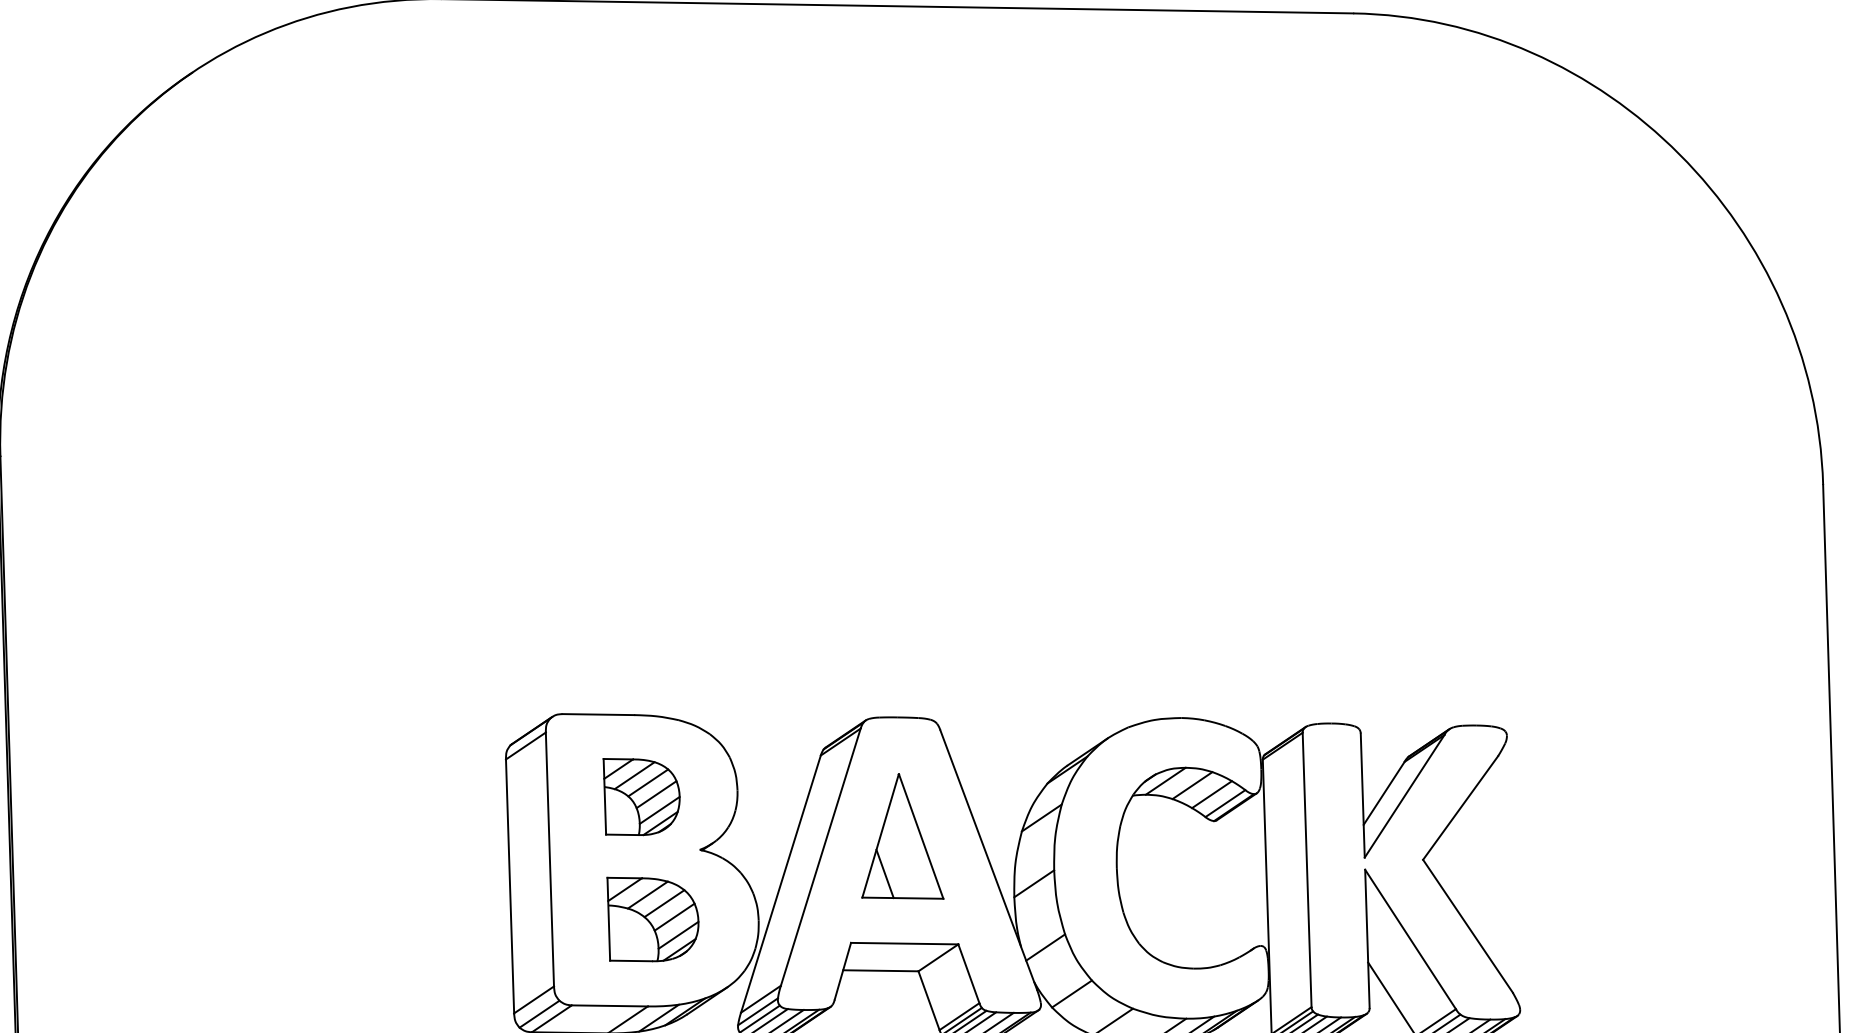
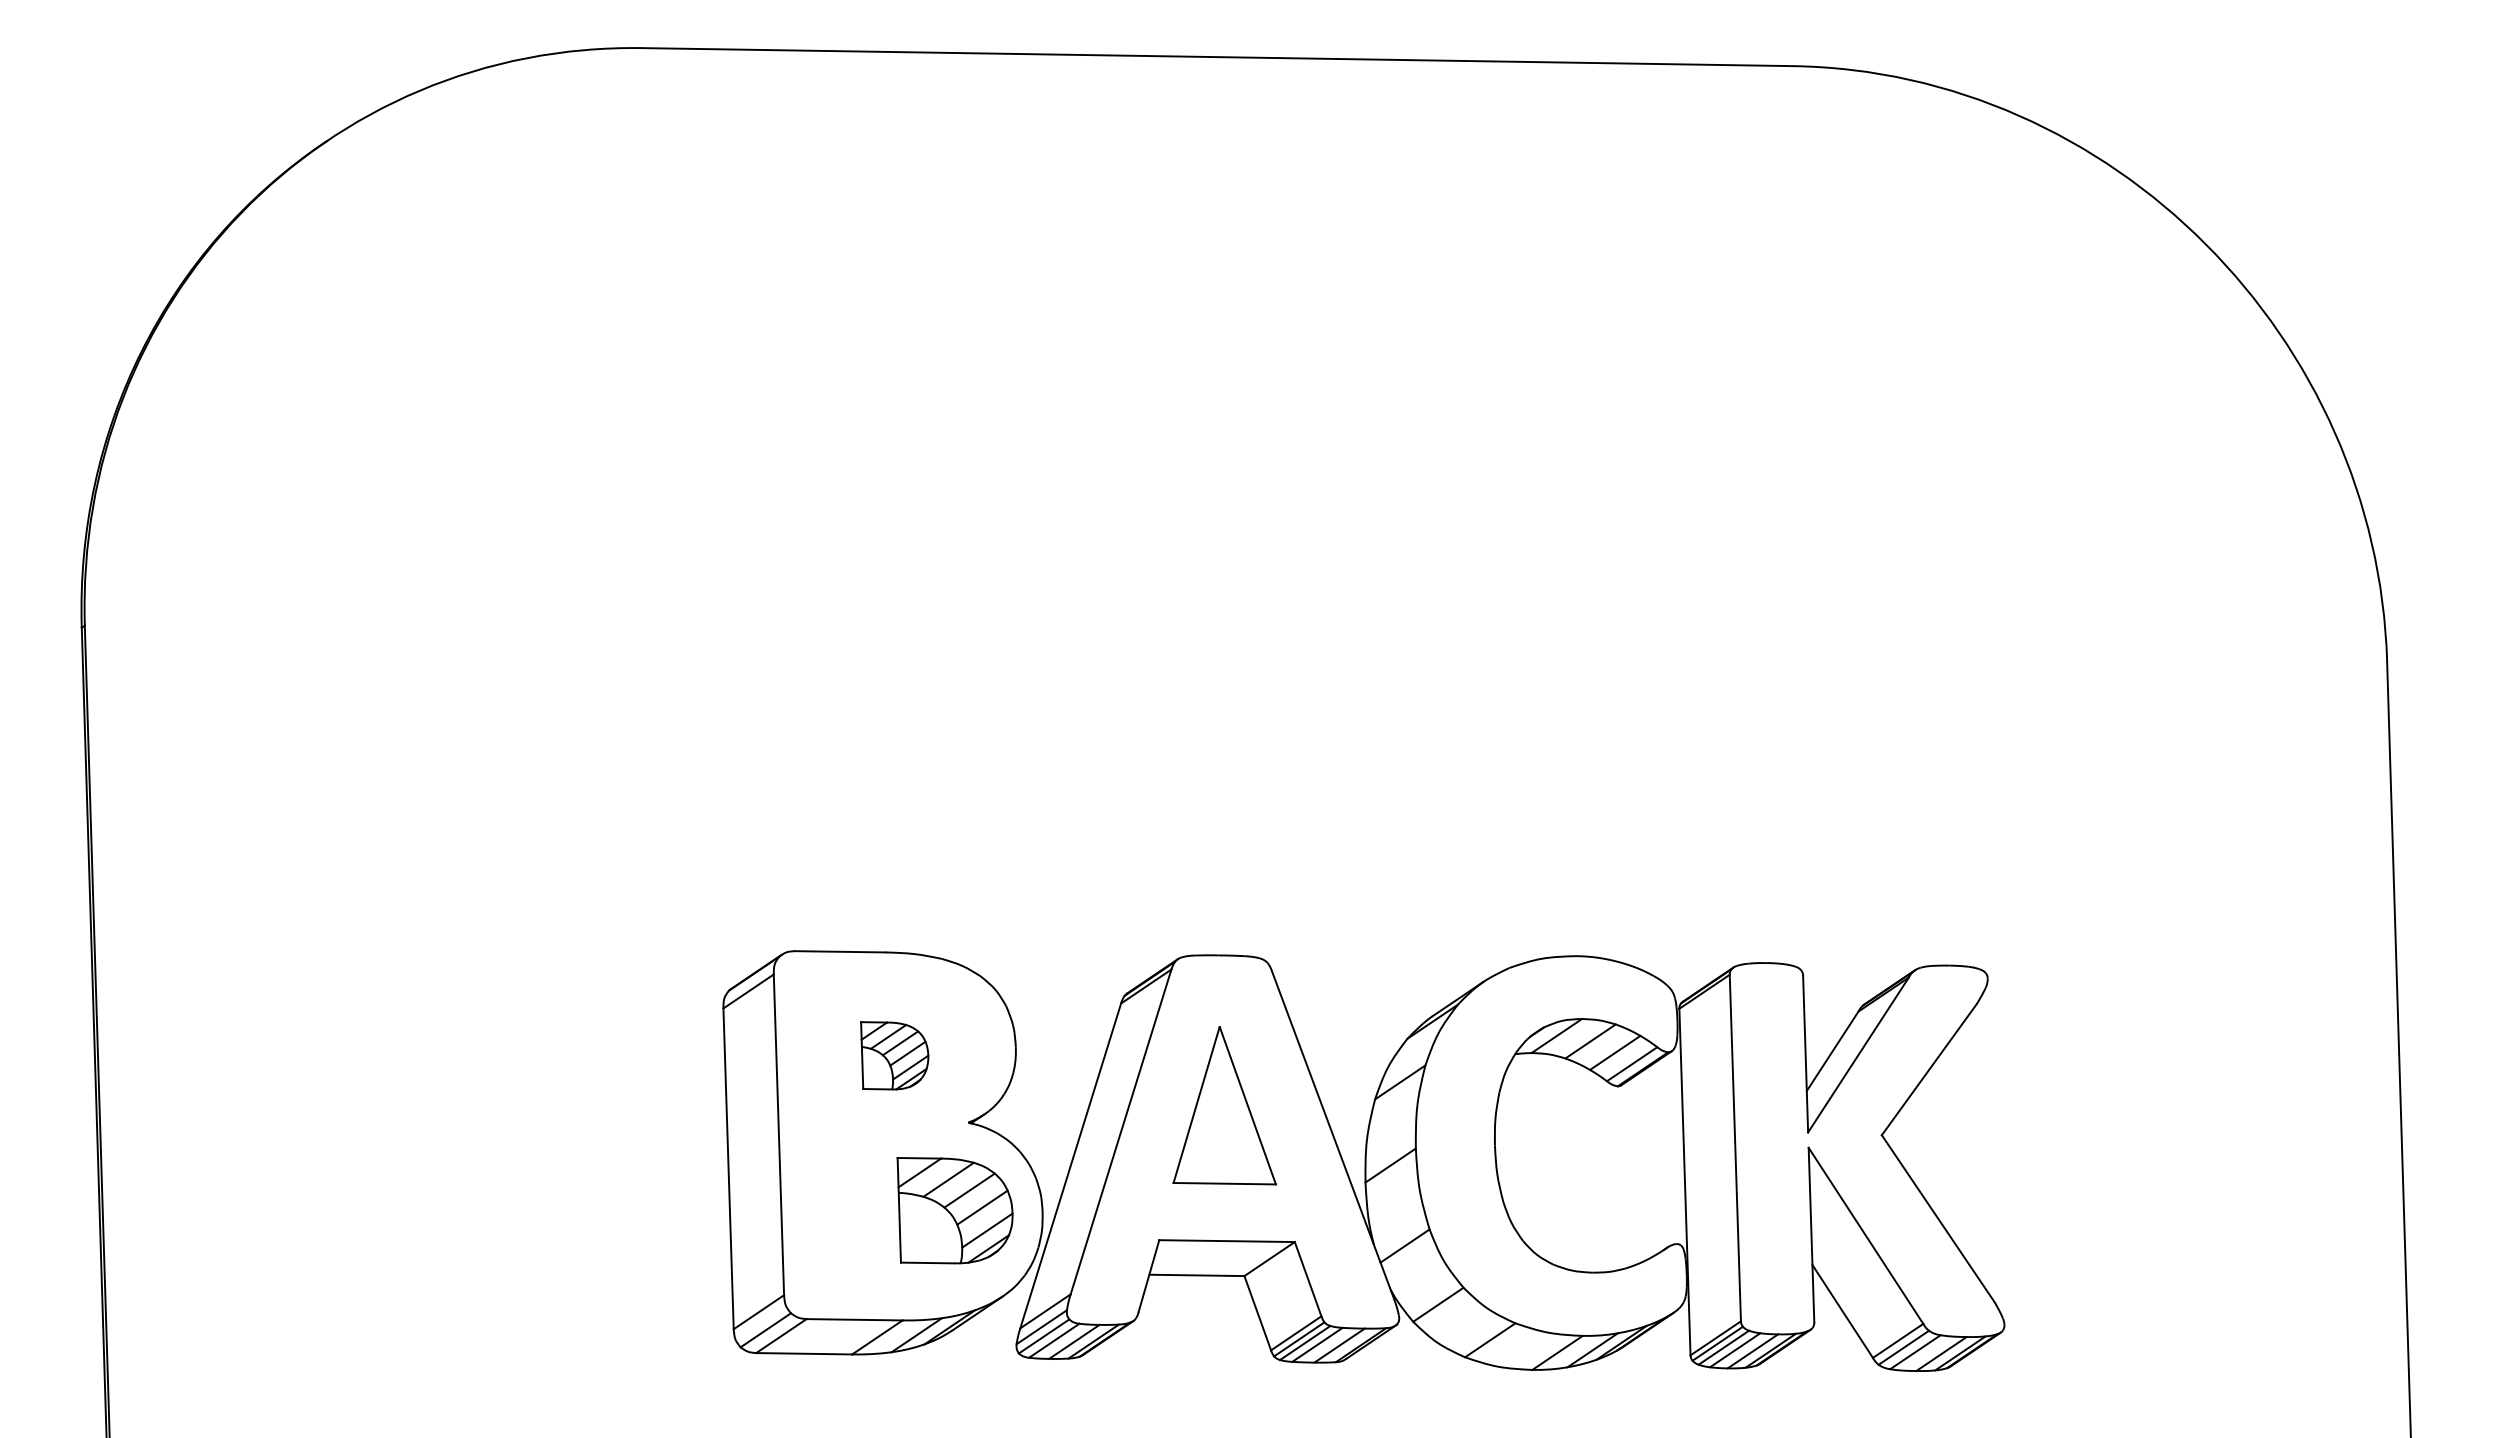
part: (641, 796) -> (894, 1055), size x0.7
line: (885, 873) -> (1202, 1152), removed
part: (652, 919) -> (954, 1210), moved

